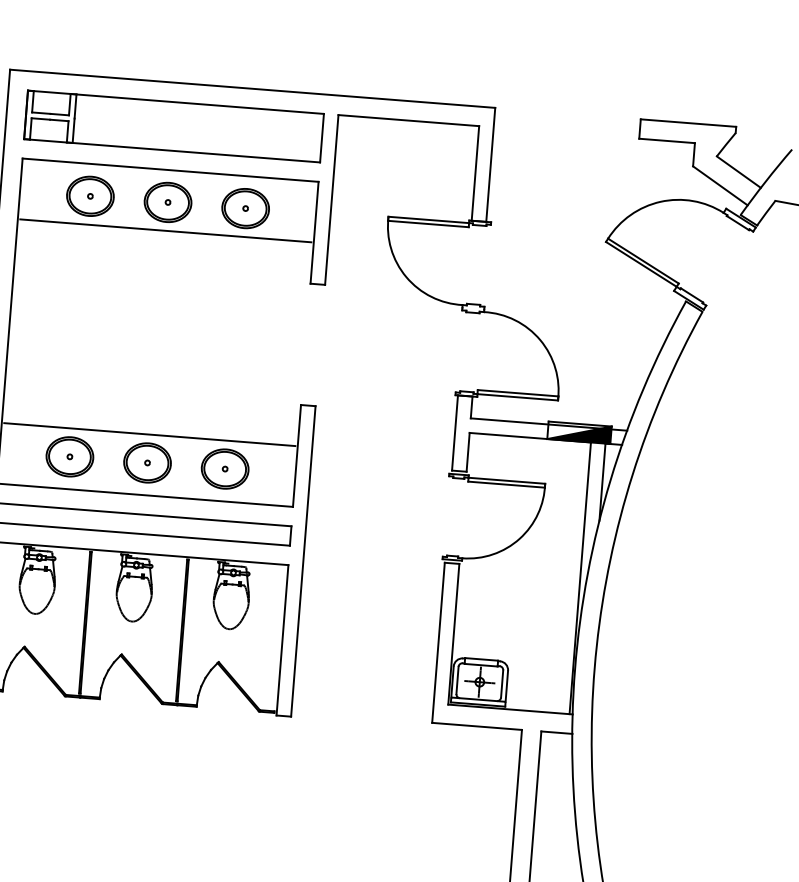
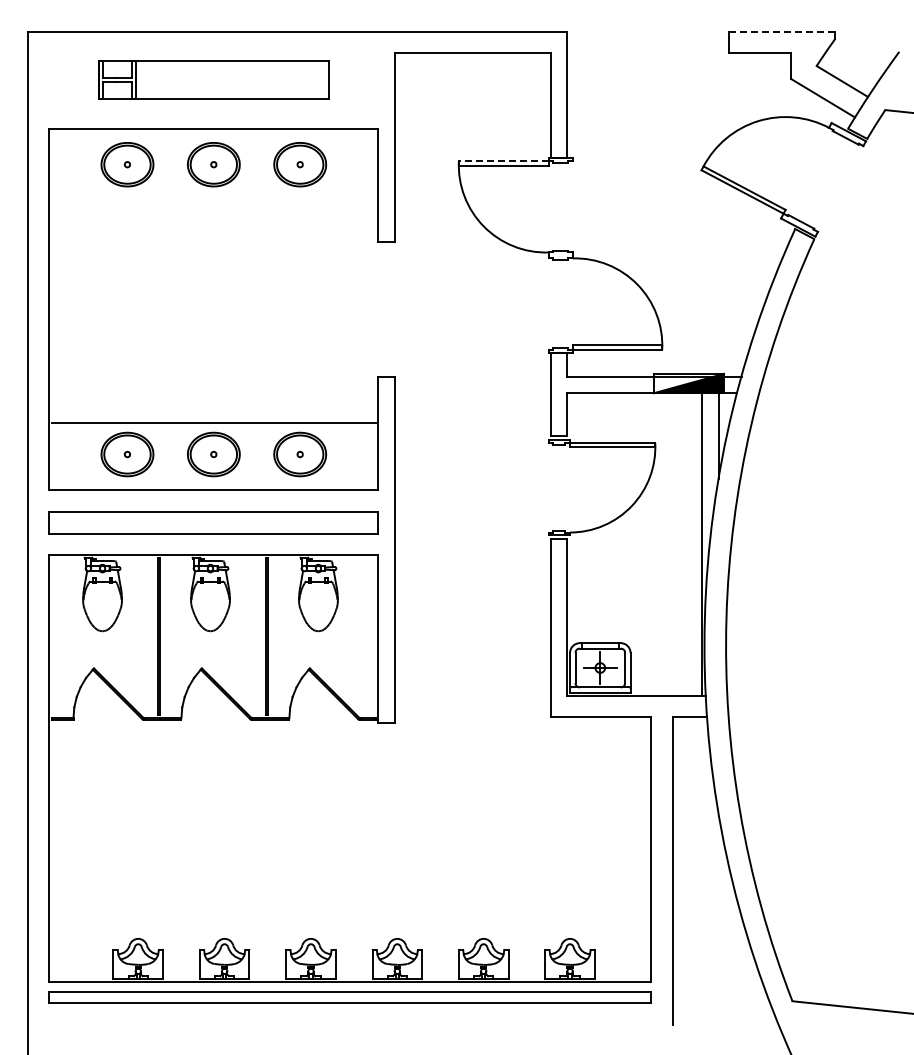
line: (687, 122) -> (781, 31), solid -> dashed
part: (173, 125) -> (213, 79), size x0.7
line: (428, 220) -> (503, 161), solid -> dashed
line: (165, 231) -> (213, 196), removed

